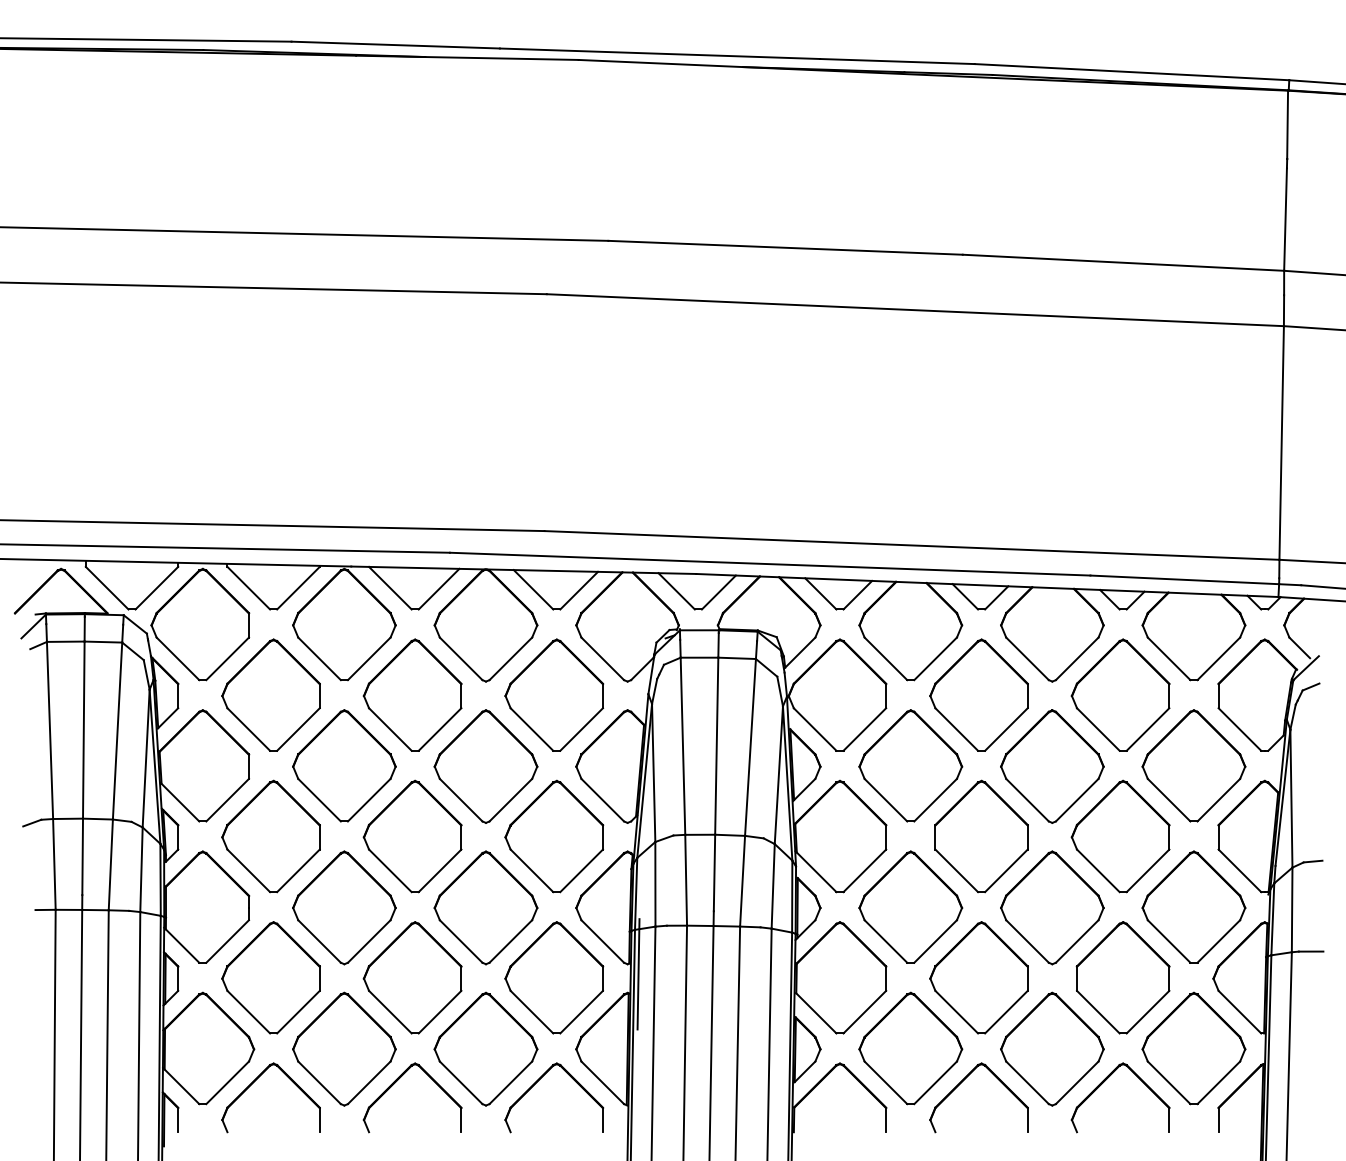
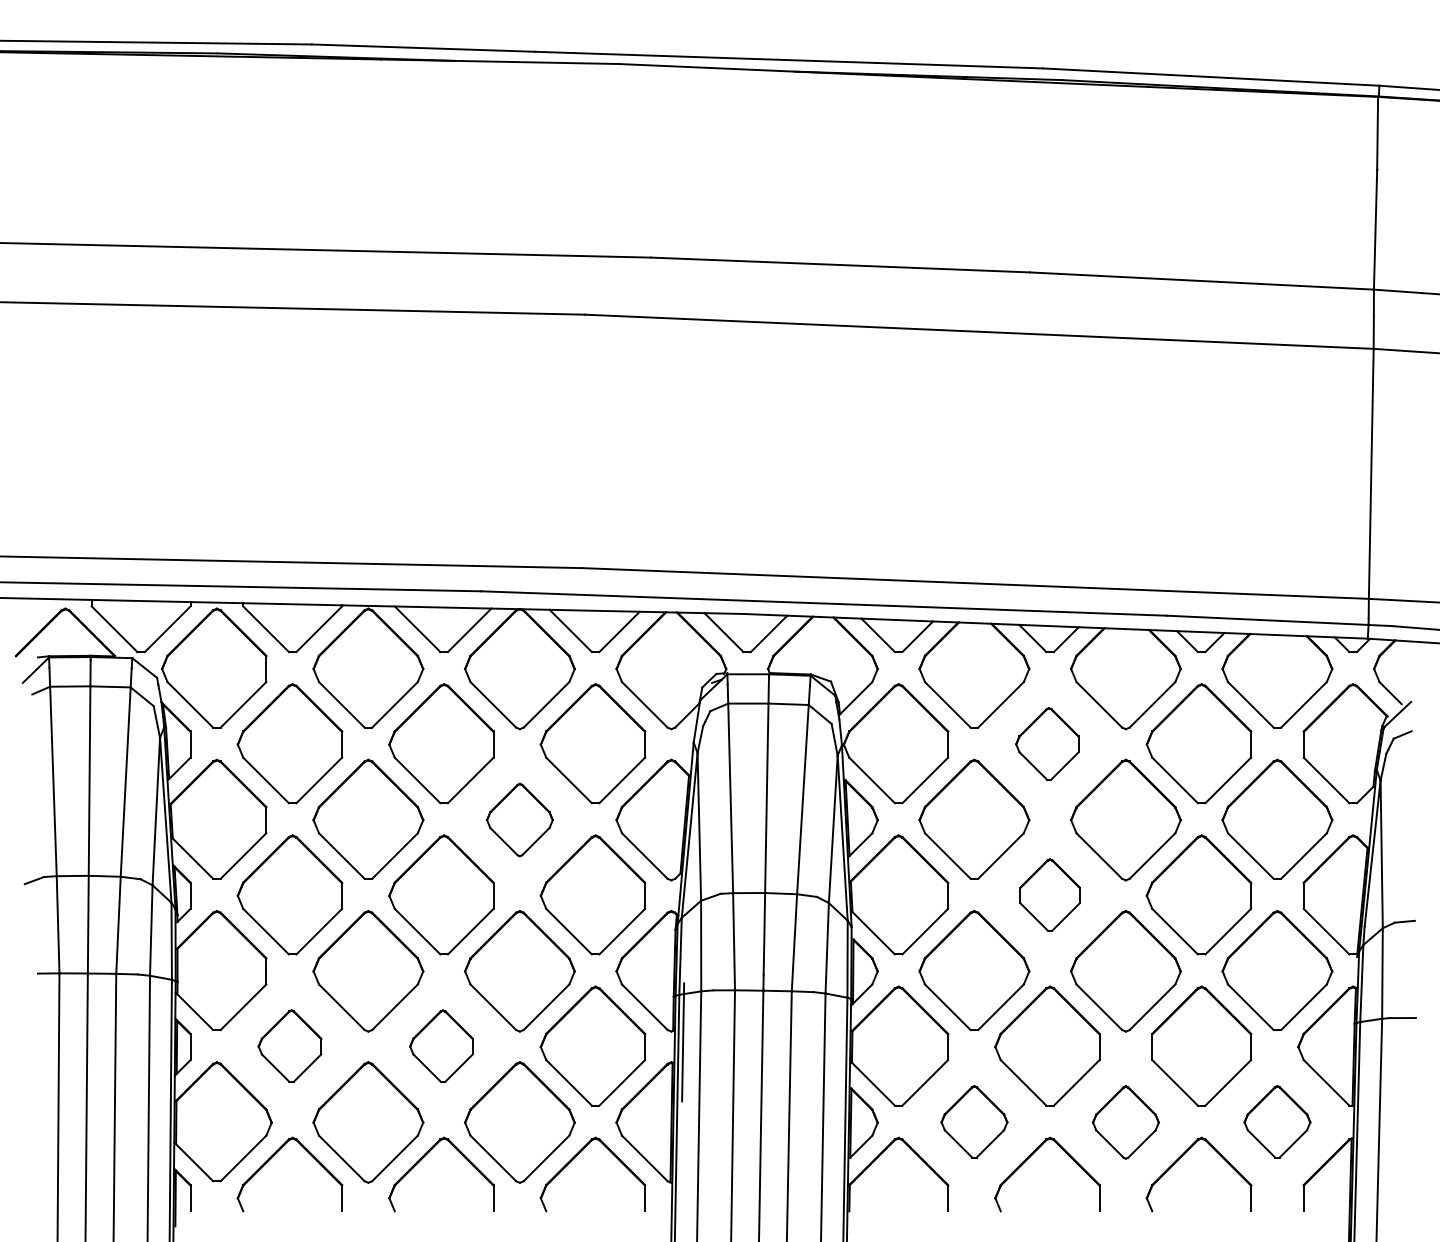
part: (979, 694) -> (1047, 743), size x0.6
part: (485, 766) -> (519, 819), size x0.6
part: (980, 836) -> (1049, 894), size x0.6
part: (270, 977) -> (289, 1045), size x0.6
part: (412, 977) -> (441, 1045), size x0.6
part: (910, 1048) -> (974, 1121), size x0.6
part: (1194, 1048) -> (1277, 1121), size x0.6
part: (1051, 1049) -> (1125, 1122), size x0.6

